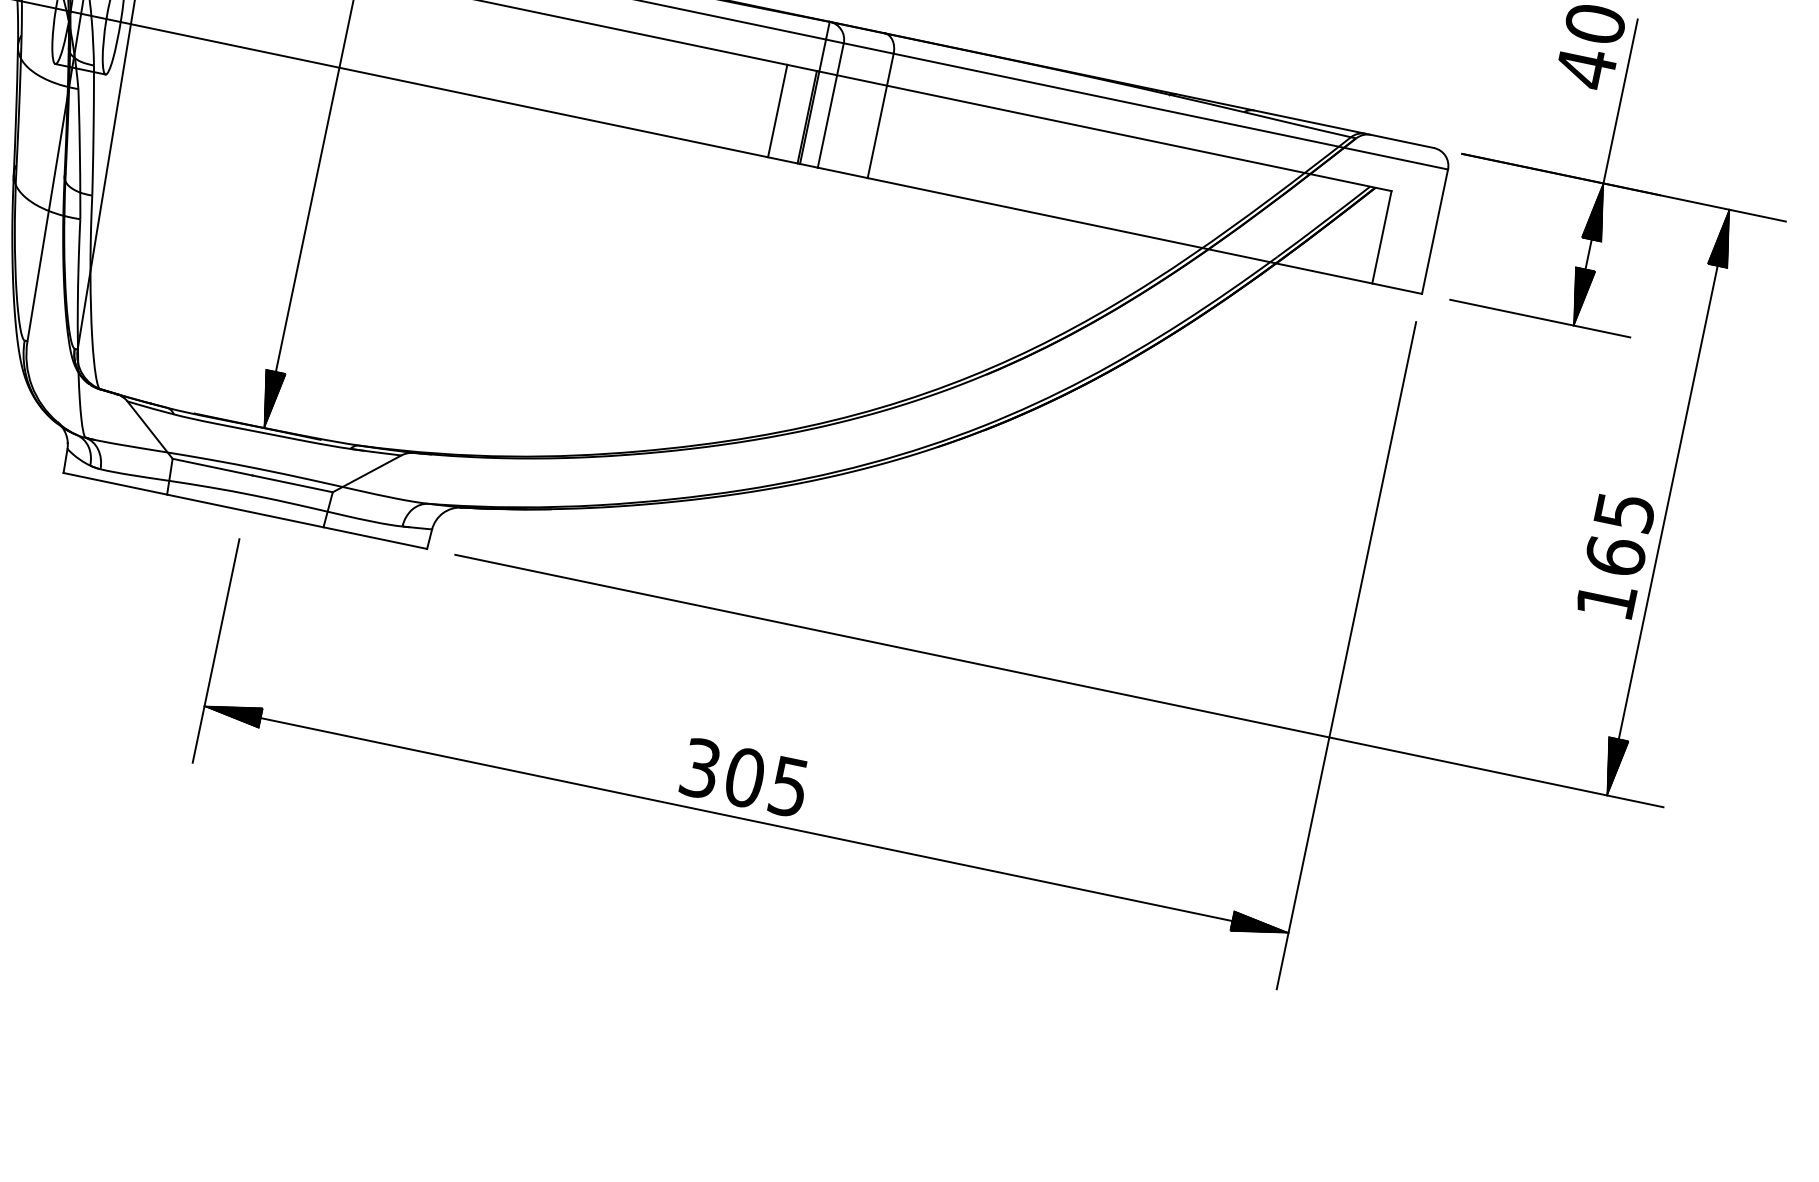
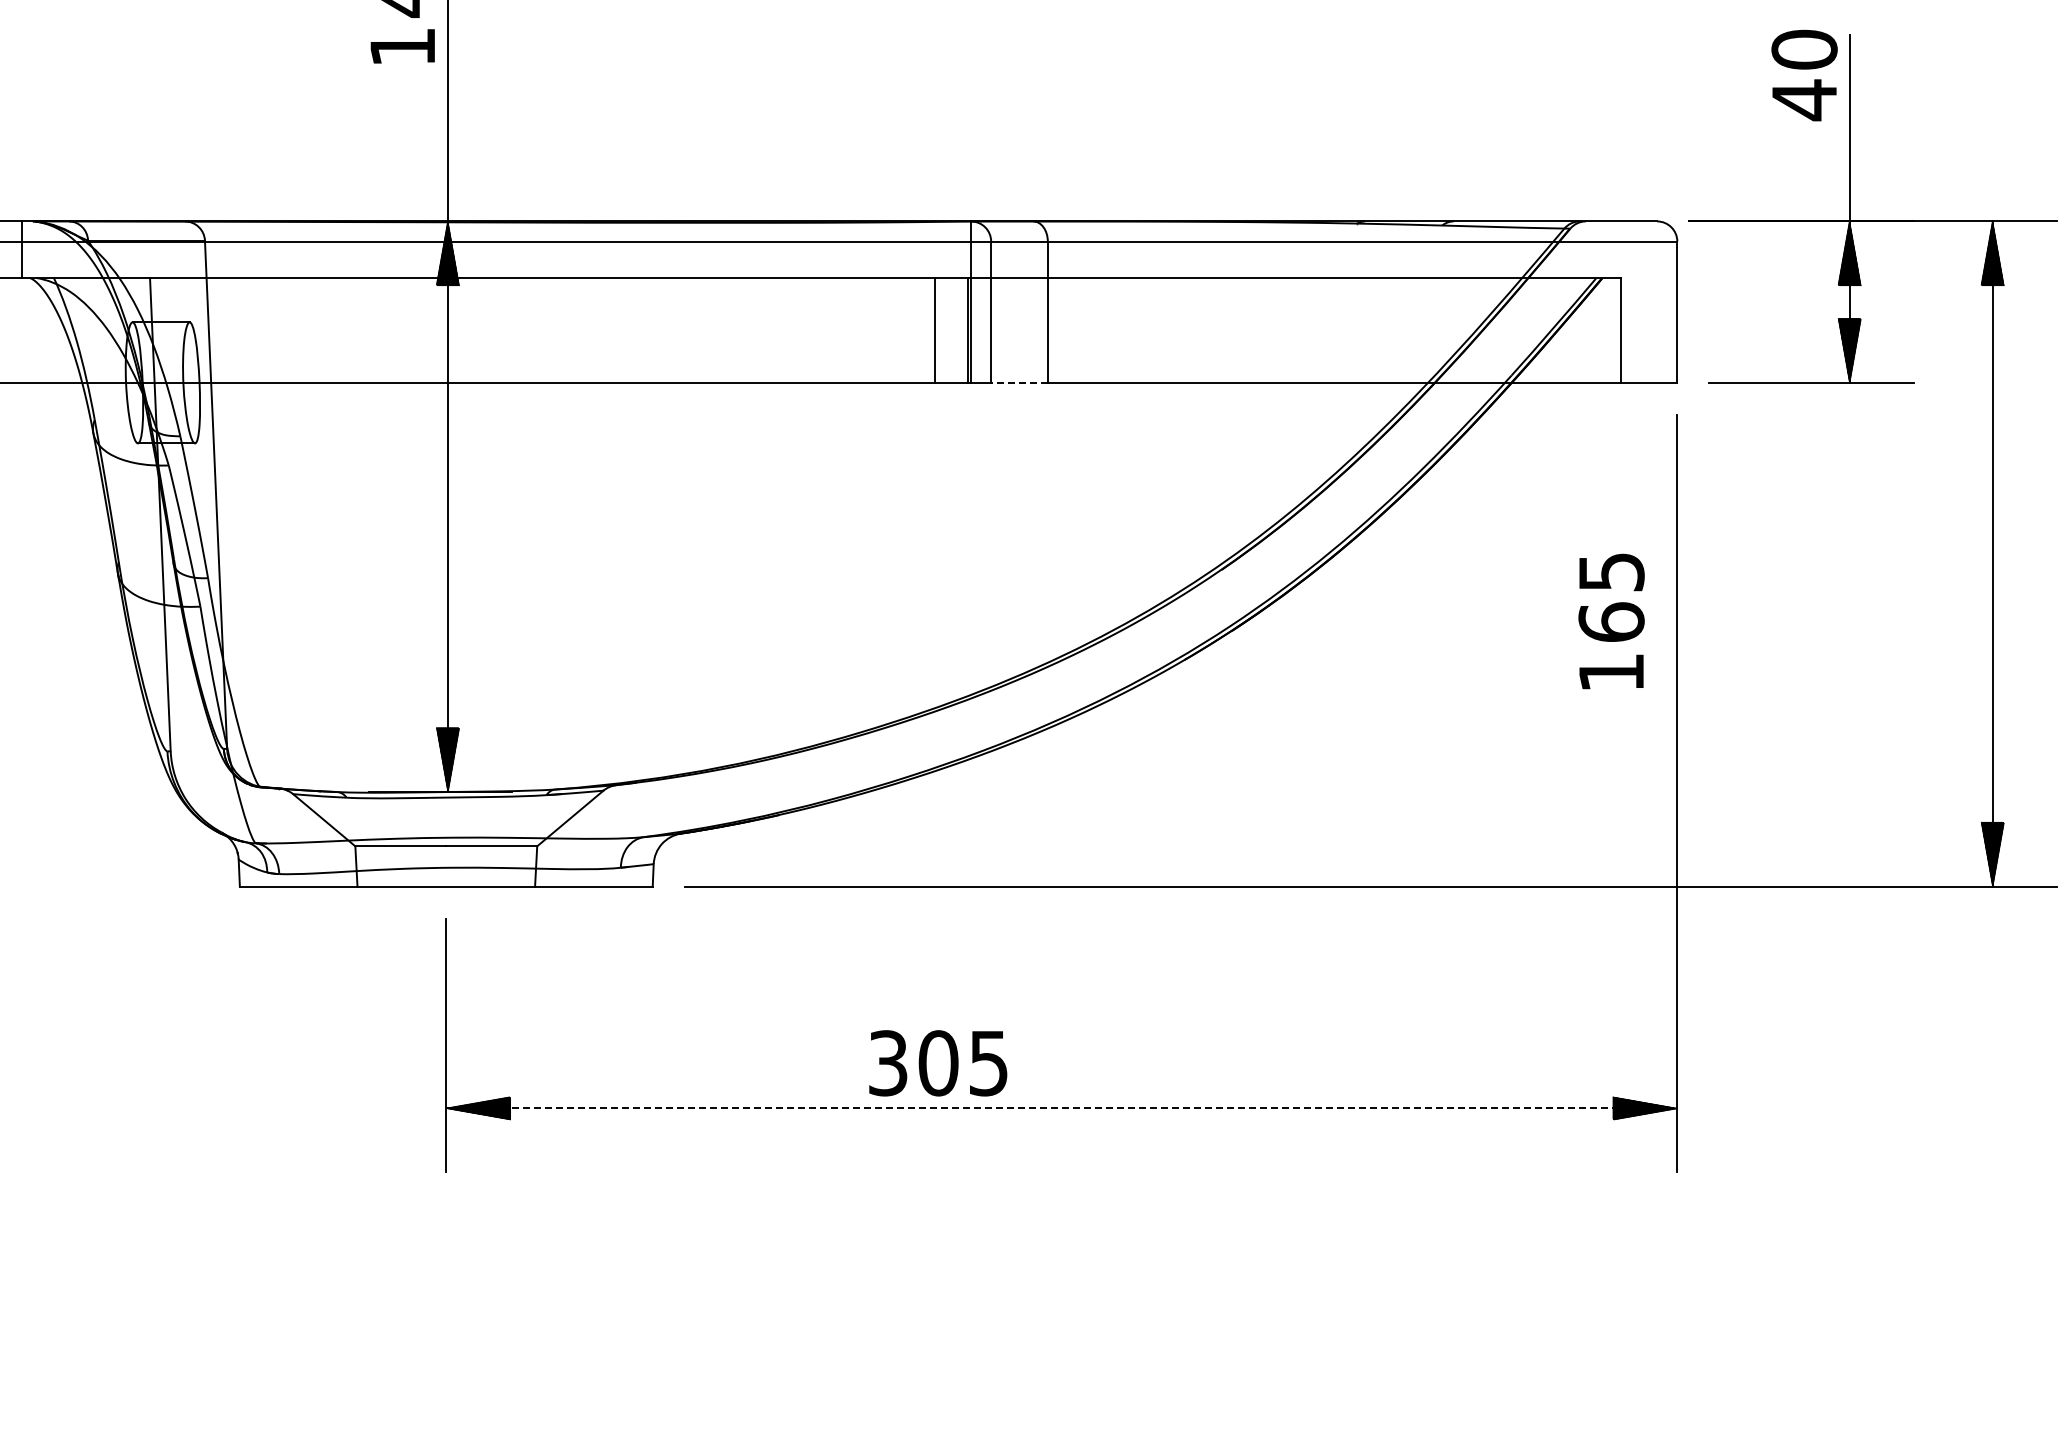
line: (842, 172) -> (1019, 382), solid -> dashed
text: (1615, 555) -> (1611, 621), moved
text: (744, 777) -> (938, 1063), moved
line: (746, 819) -> (1061, 1108), solid -> dashed

